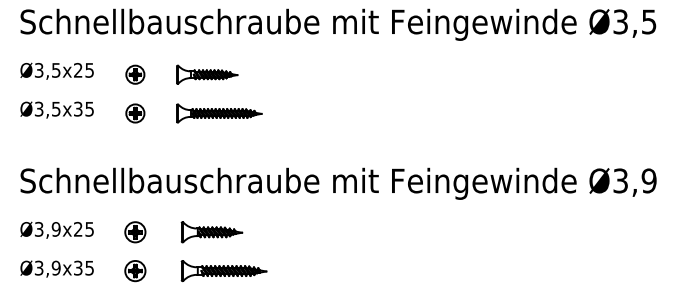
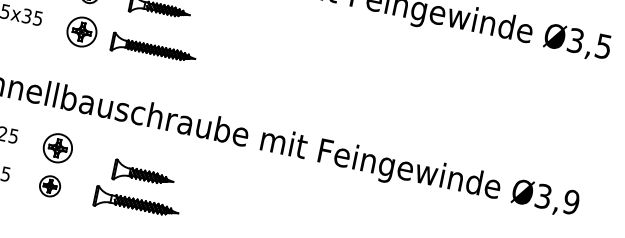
part: (135, 113) -> (82, 32), size x1.6
part: (219, 113) -> (153, 50), moved
part: (135, 232) -> (58, 148), size x1.4
part: (211, 232) -> (143, 175), moved

